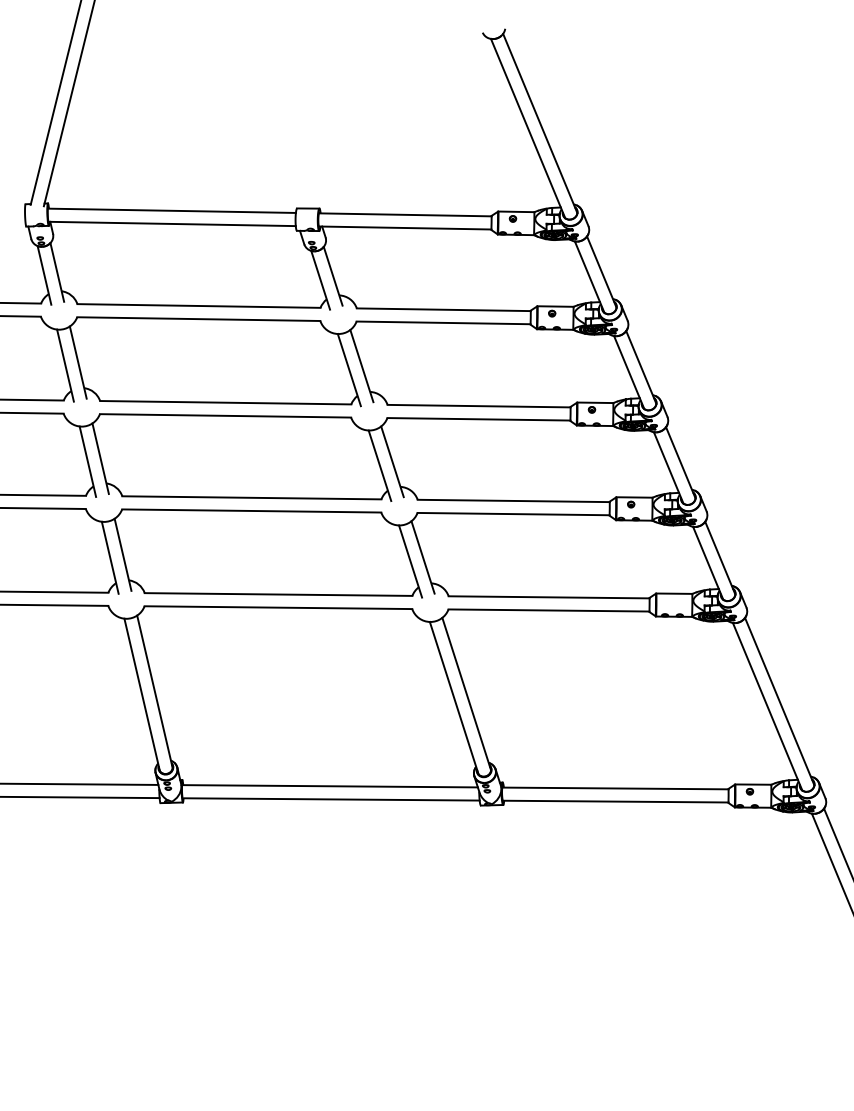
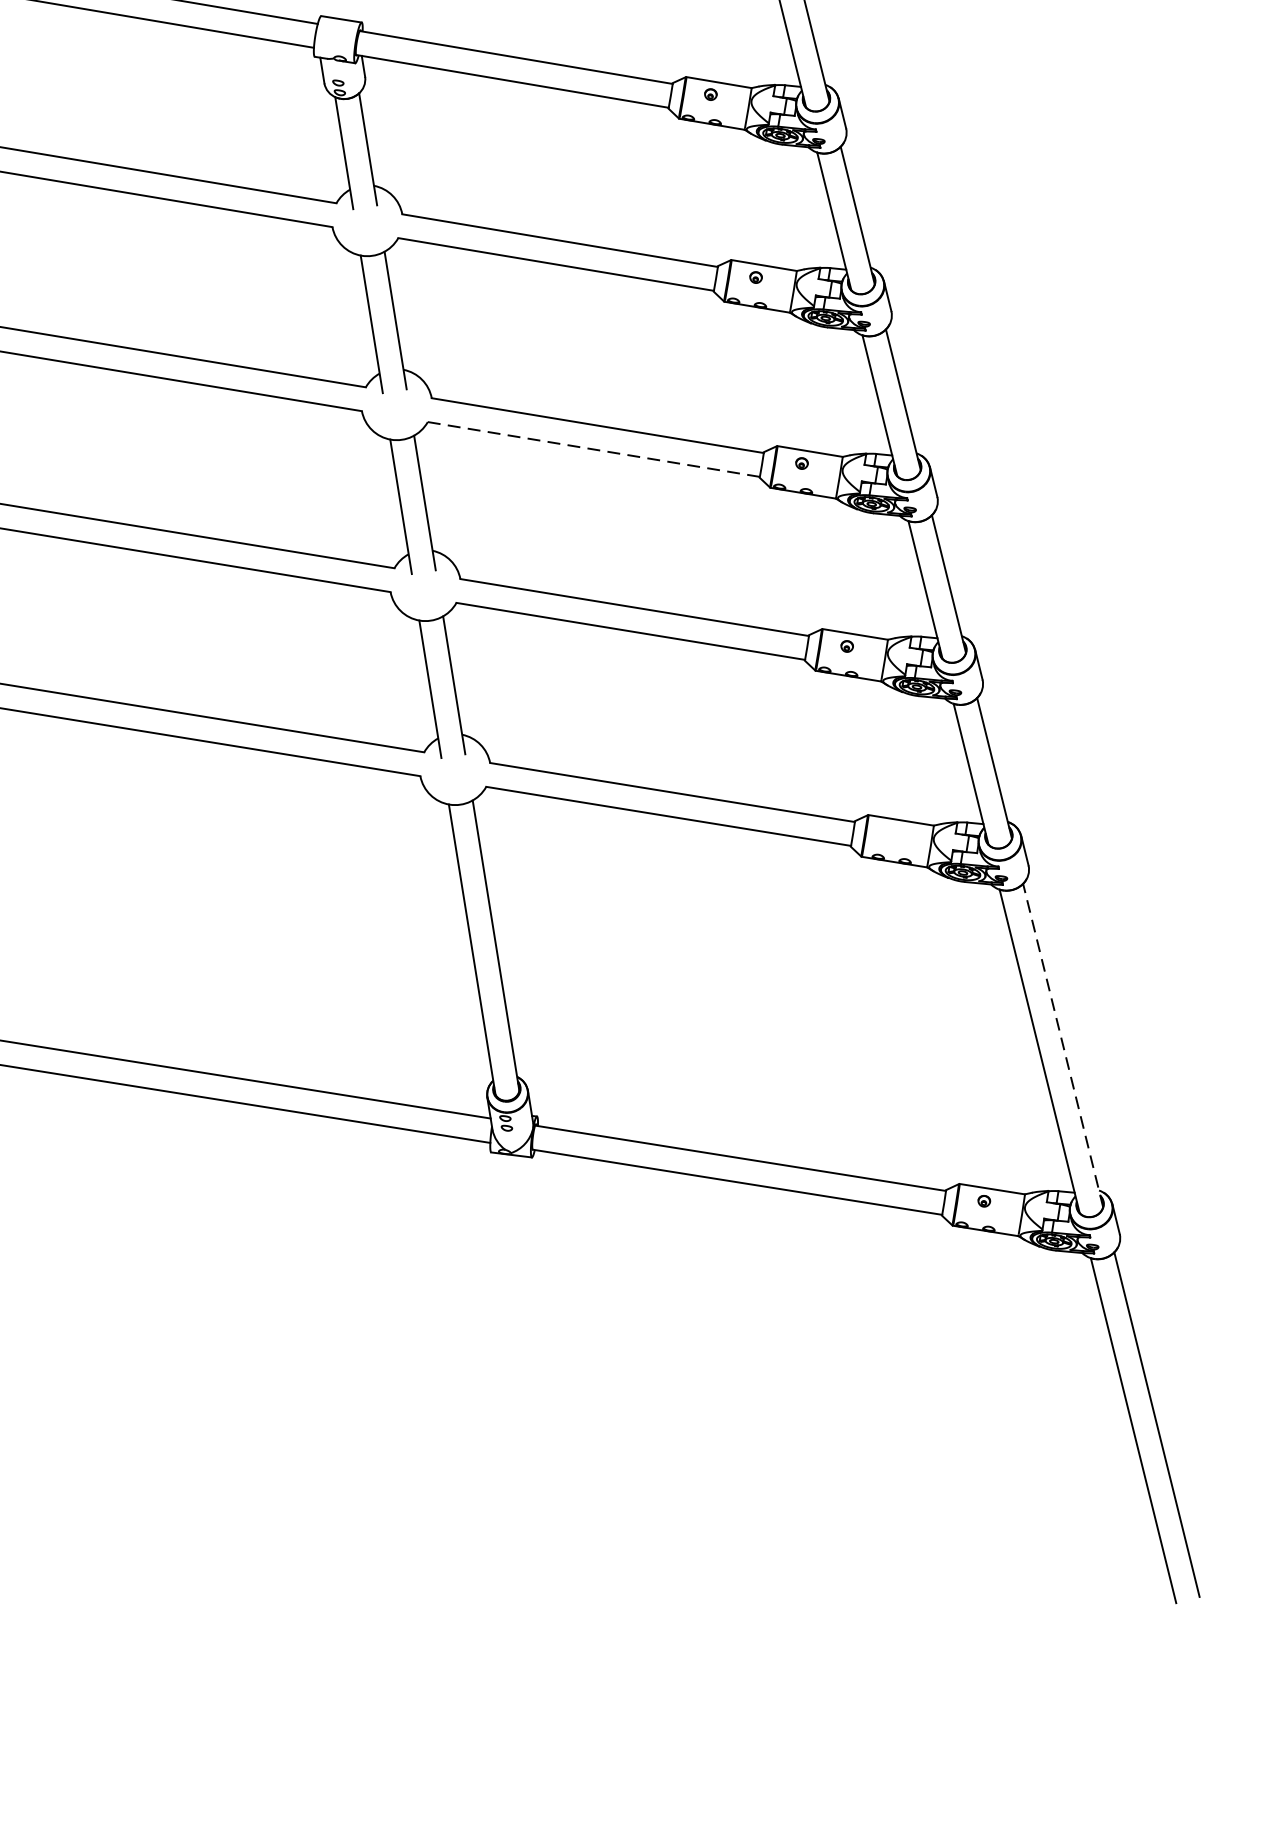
line: (478, 419) -> (592, 449), solid -> dashed
line: (779, 701) -> (1062, 1045), solid -> dashed

